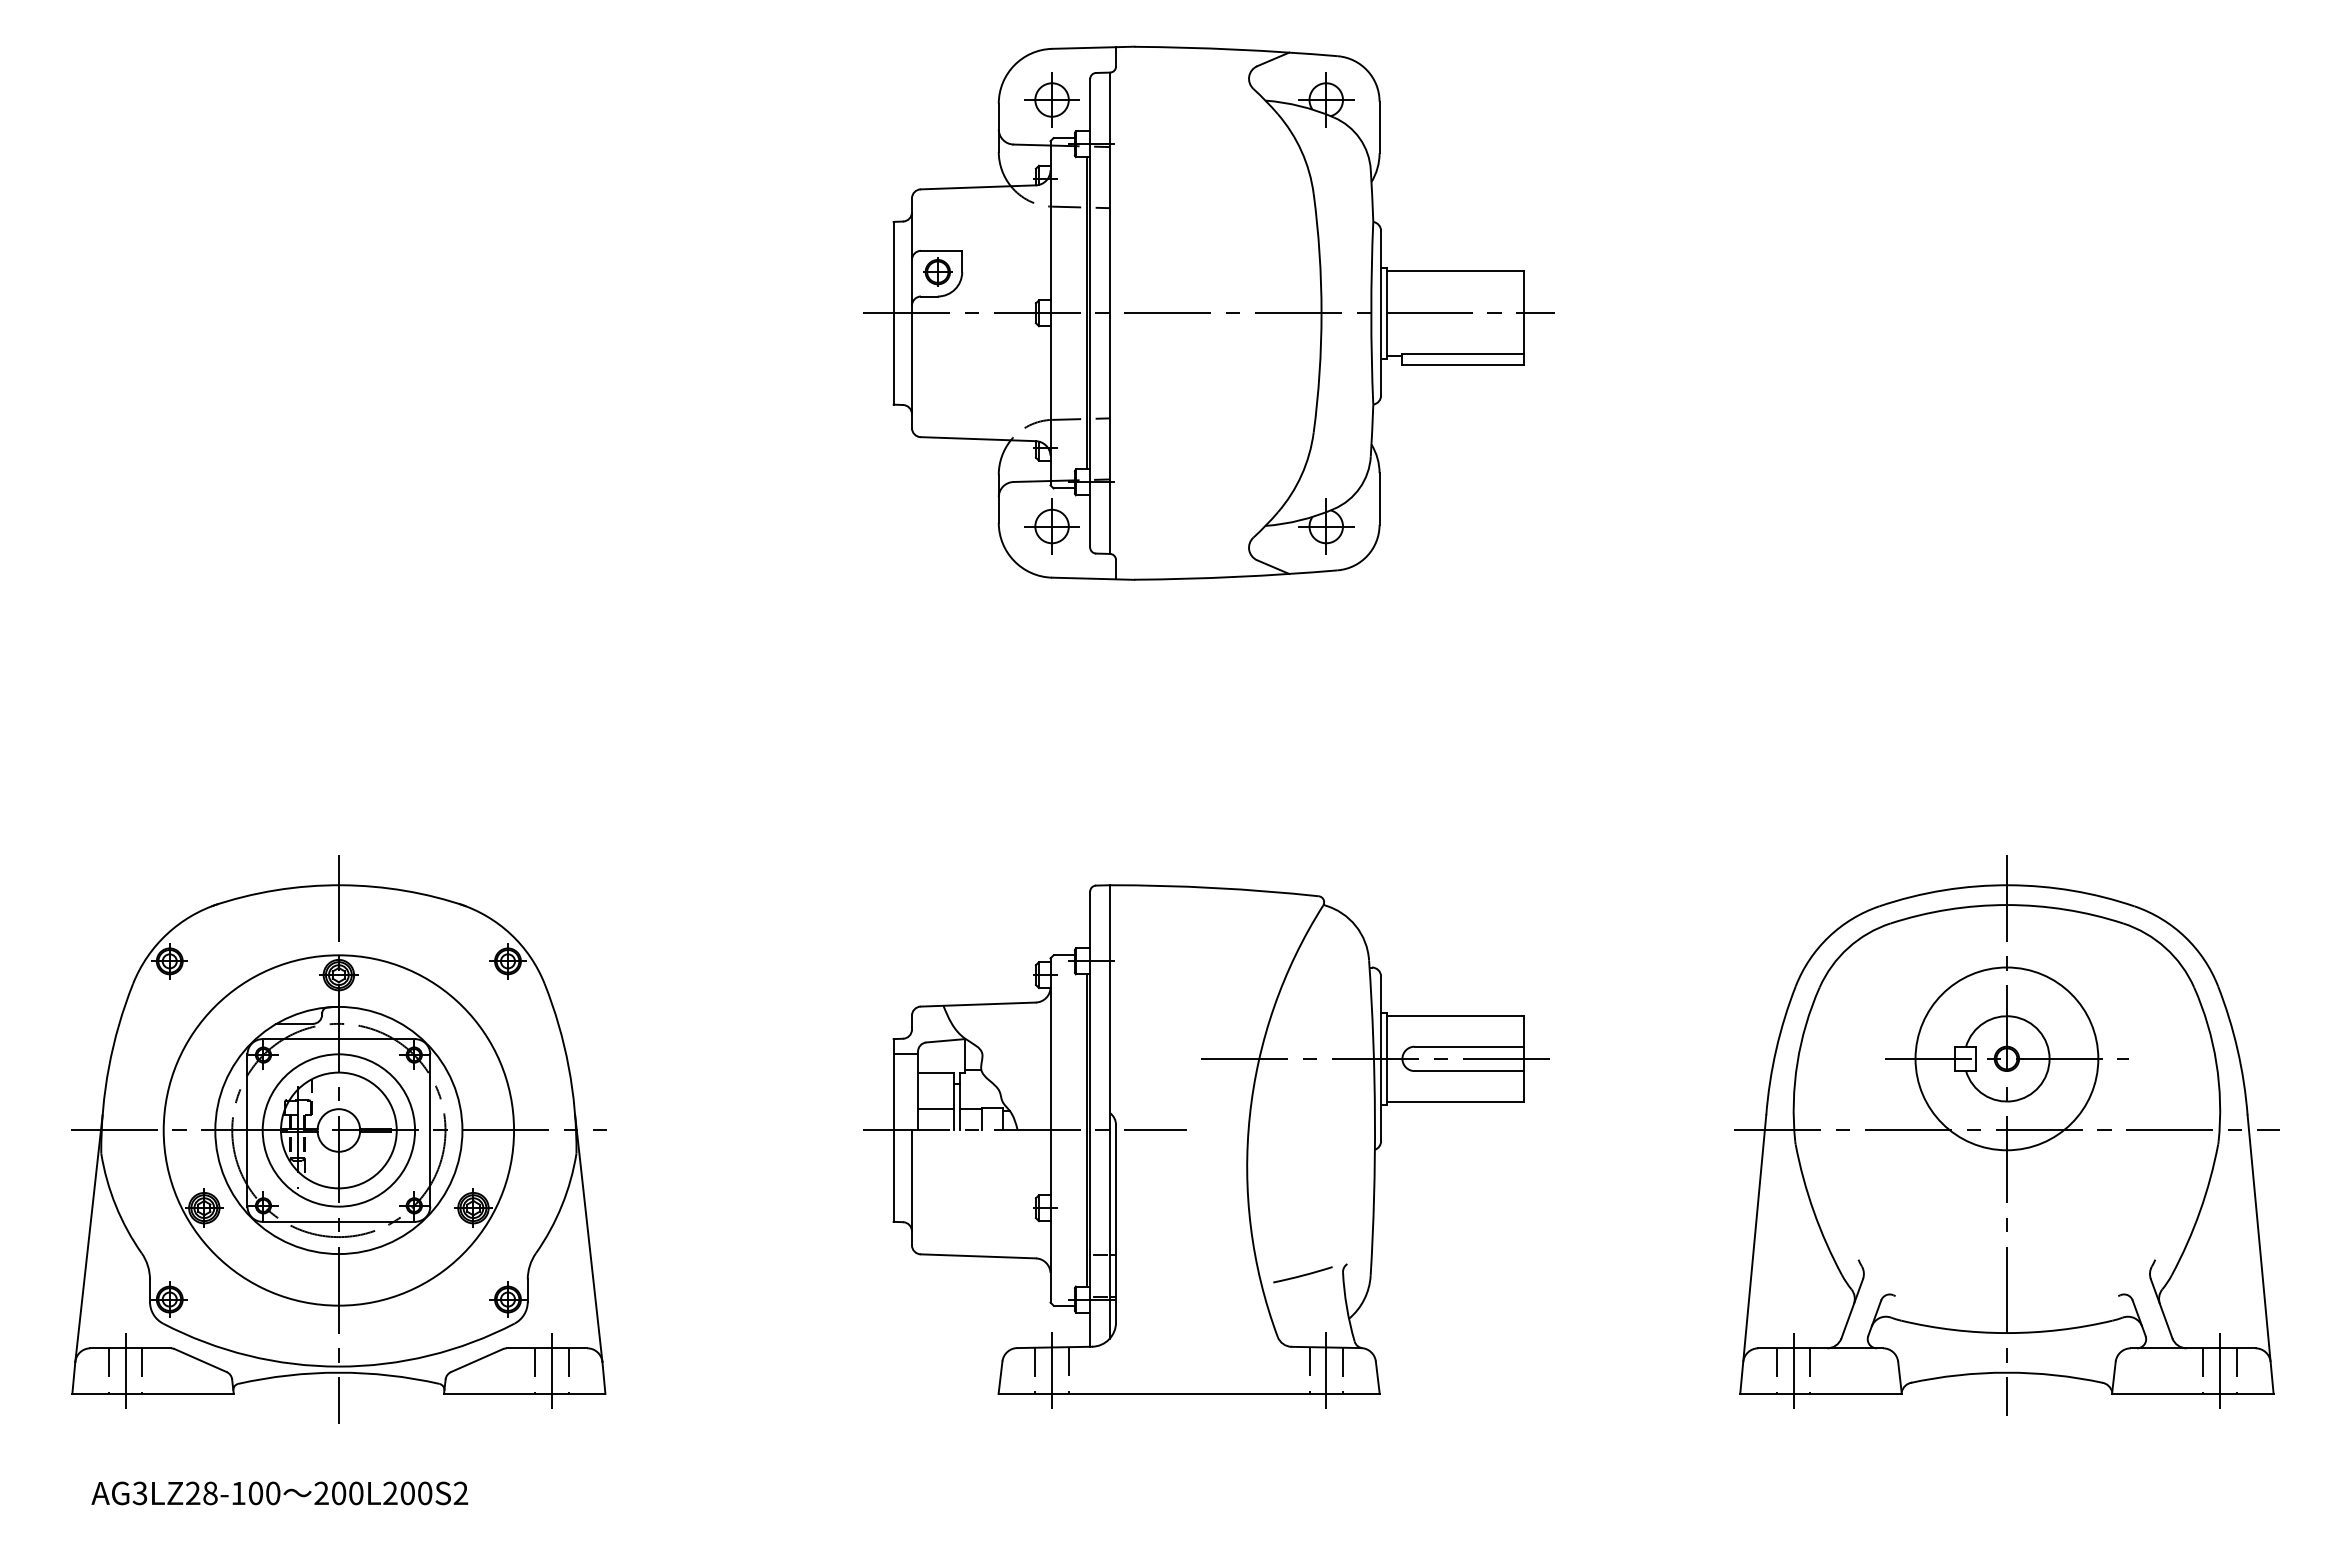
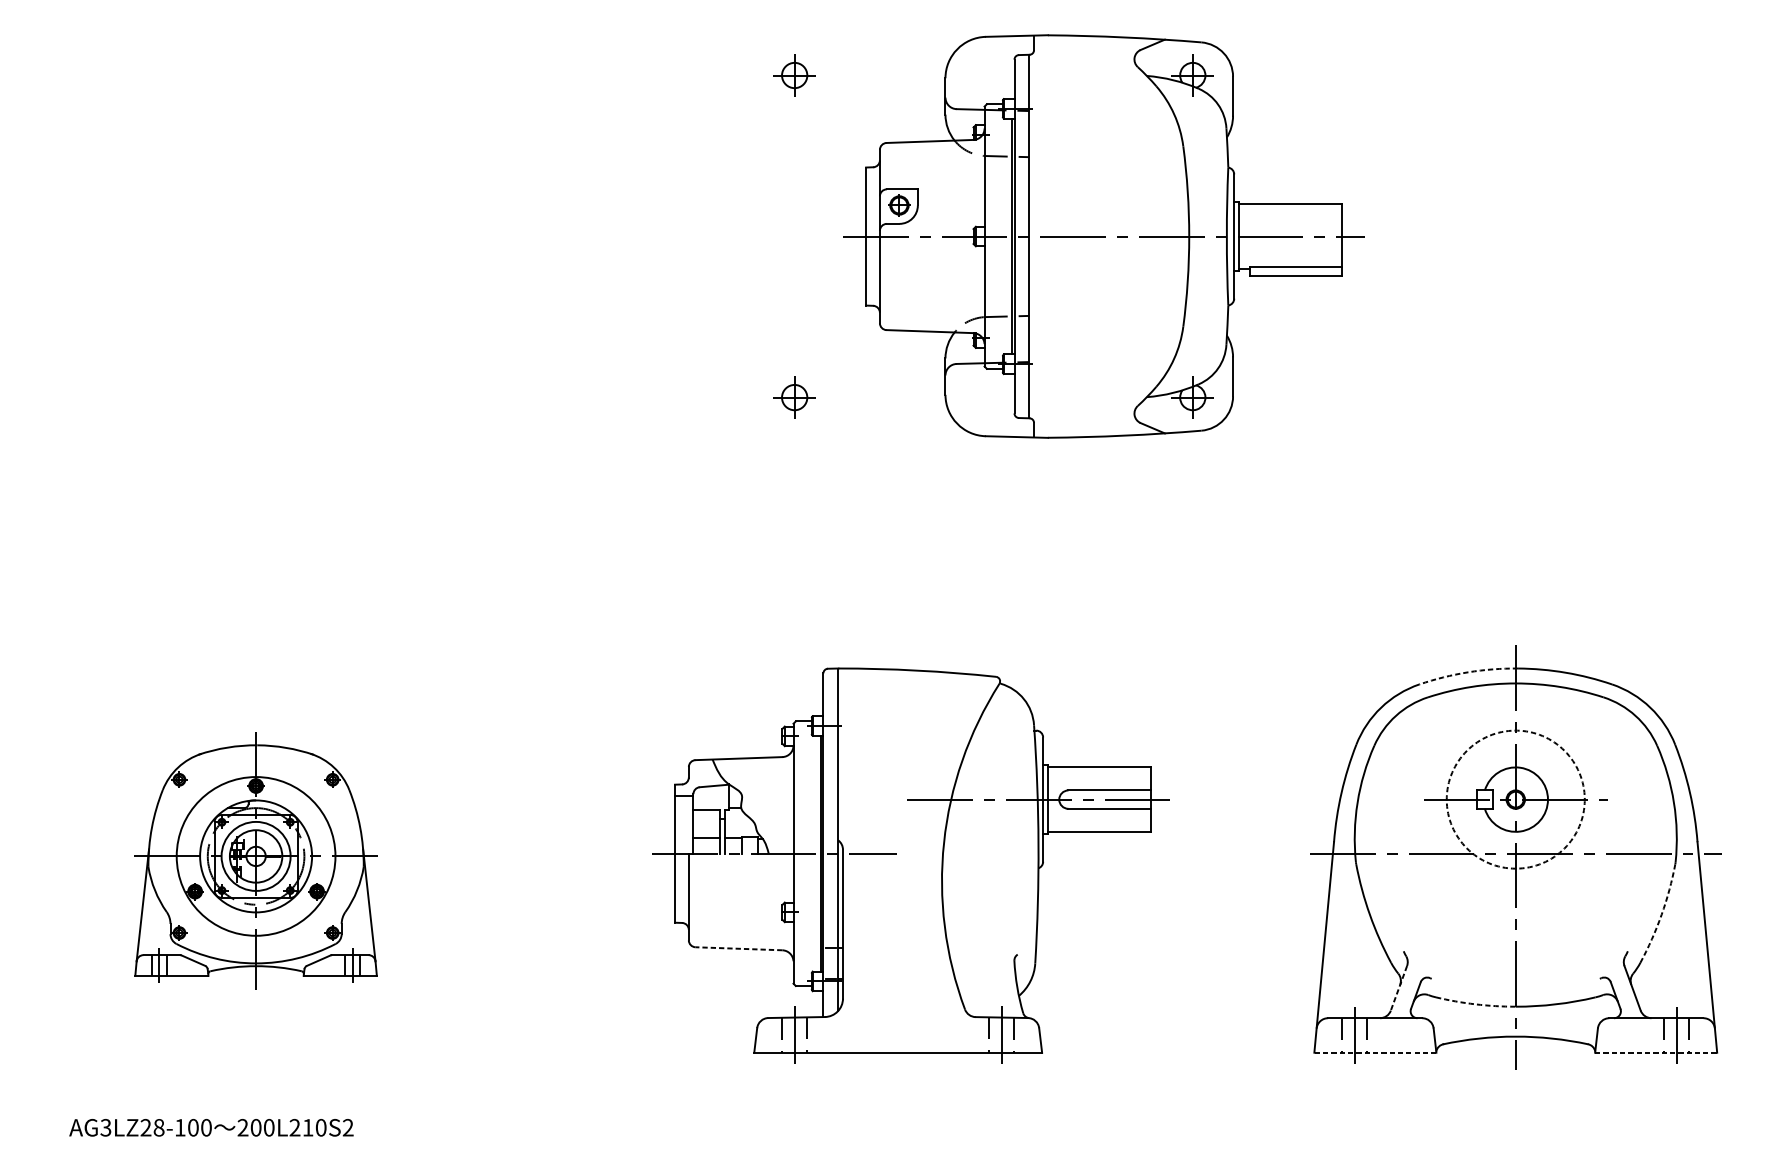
part: (1208, 312) -> (1103, 235), moved
arc: (1943, 890) -> (1467, 672), solid -> dashed
circle: (2006, 1058) -> (1515, 799), solid -> dashed
part: (338, 1139) -> (255, 860), size x0.6
arc: (2200, 1211) -> (1661, 914), solid -> dashed
line: (978, 1256) -> (739, 948), solid -> dashed
line: (1302, 1274) -> (983, 962), removed
line: (1852, 1309) -> (1399, 988), solid -> dashed
arc: (1953, 1329) -> (1475, 1004), solid -> dashed
line: (1821, 1394) -> (1375, 1053), solid -> dashed
line: (2192, 1394) -> (1655, 1053), solid -> dashed
text: (407, 1493) -> (307, 1127), 200L200S2 -> 200L210S2

